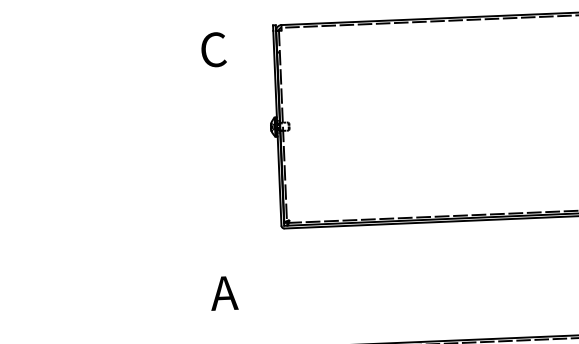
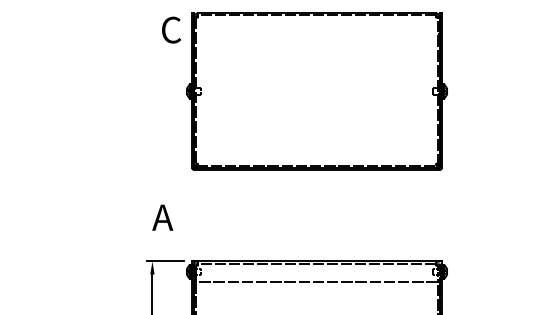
text: (213, 48) -> (171, 29), moved
text: (224, 293) -> (162, 217), moved

